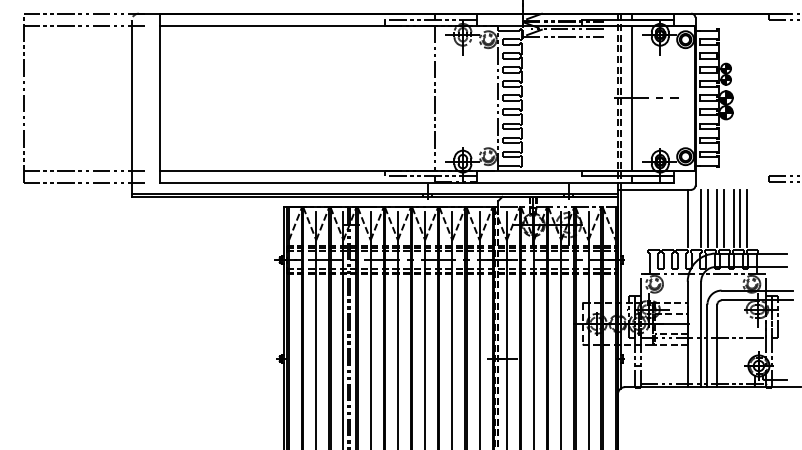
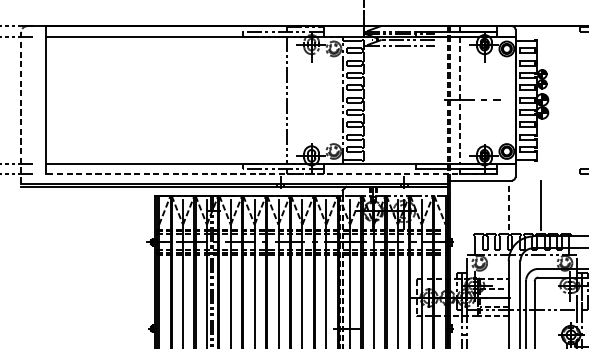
line: (632, 98) -> (460, 100), solid -> dashed
line: (131, 109) -> (21, 110), solid -> dashed
line: (416, 182) -> (270, 174), solid -> dashed
line: (687, 217) -> (508, 204), solid -> dashed
line: (701, 217) -> (520, 204), removed
line: (707, 217) -> (526, 204), removed
line: (717, 217) -> (534, 204), removed
line: (734, 217) -> (549, 204), removed
line: (740, 217) -> (554, 204), removed
line: (746, 217) -> (560, 204), removed

